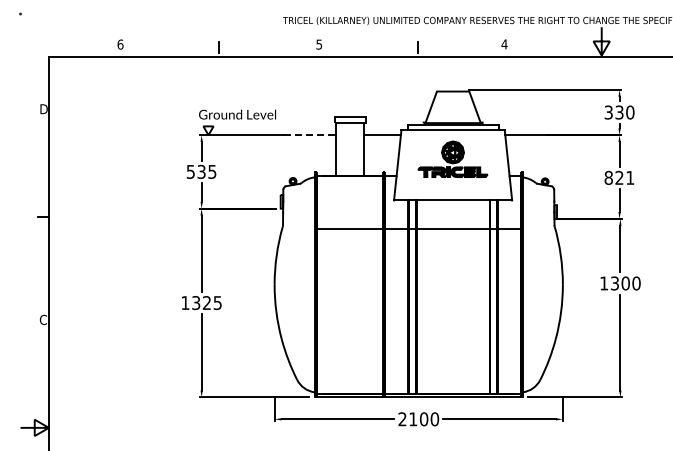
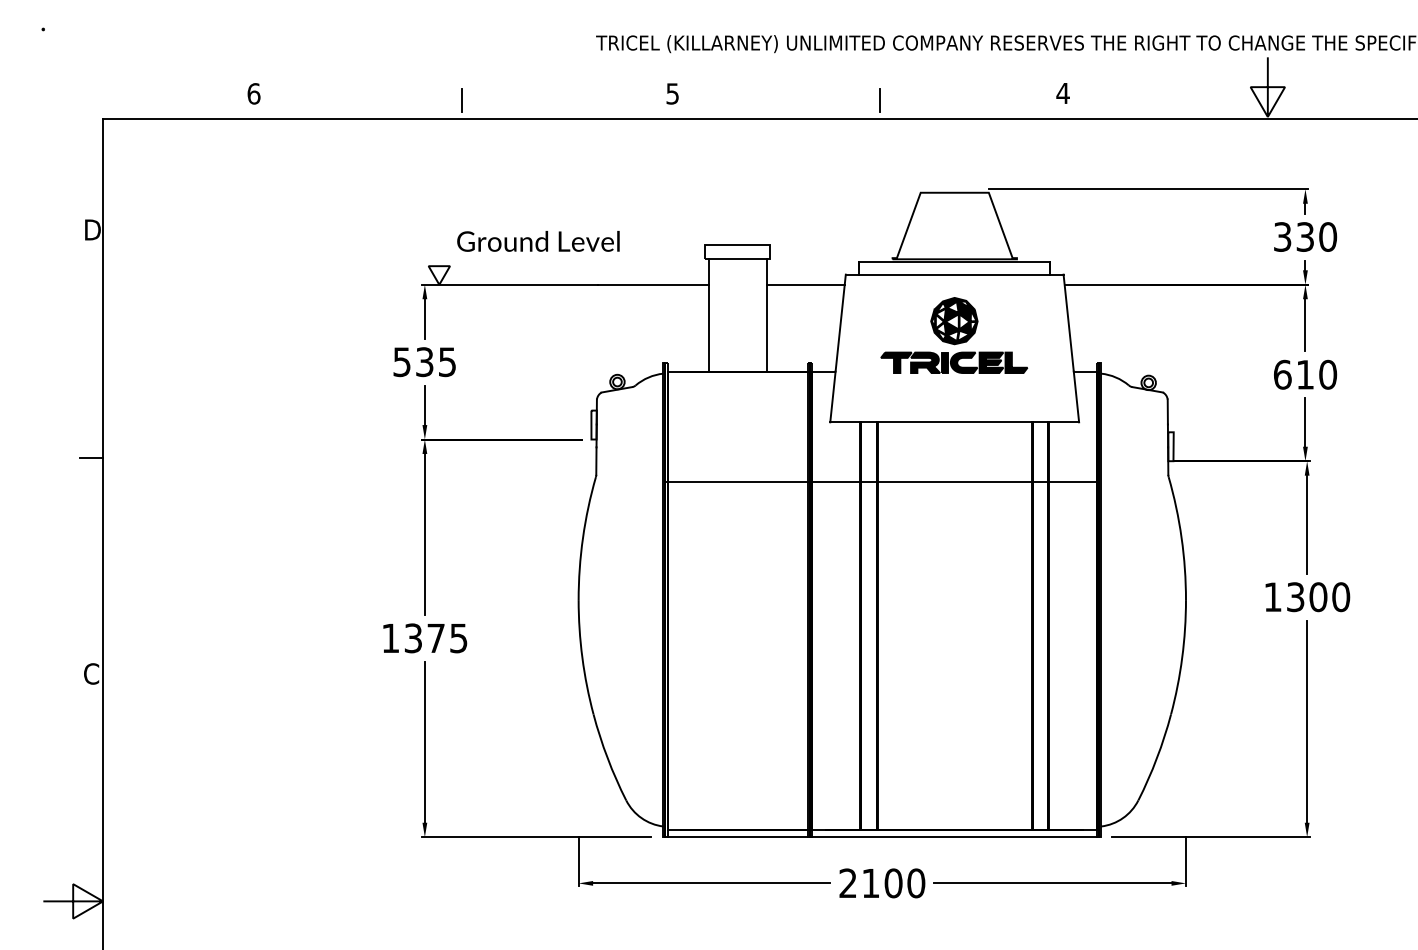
text: (237, 114) -> (538, 241), moved
line: (310, 135) -> (654, 285), dashed -> solid
text: (619, 177) -> (1305, 373), 821 -> 610
text: (206, 302) -> (435, 637), 1325 -> 1375

